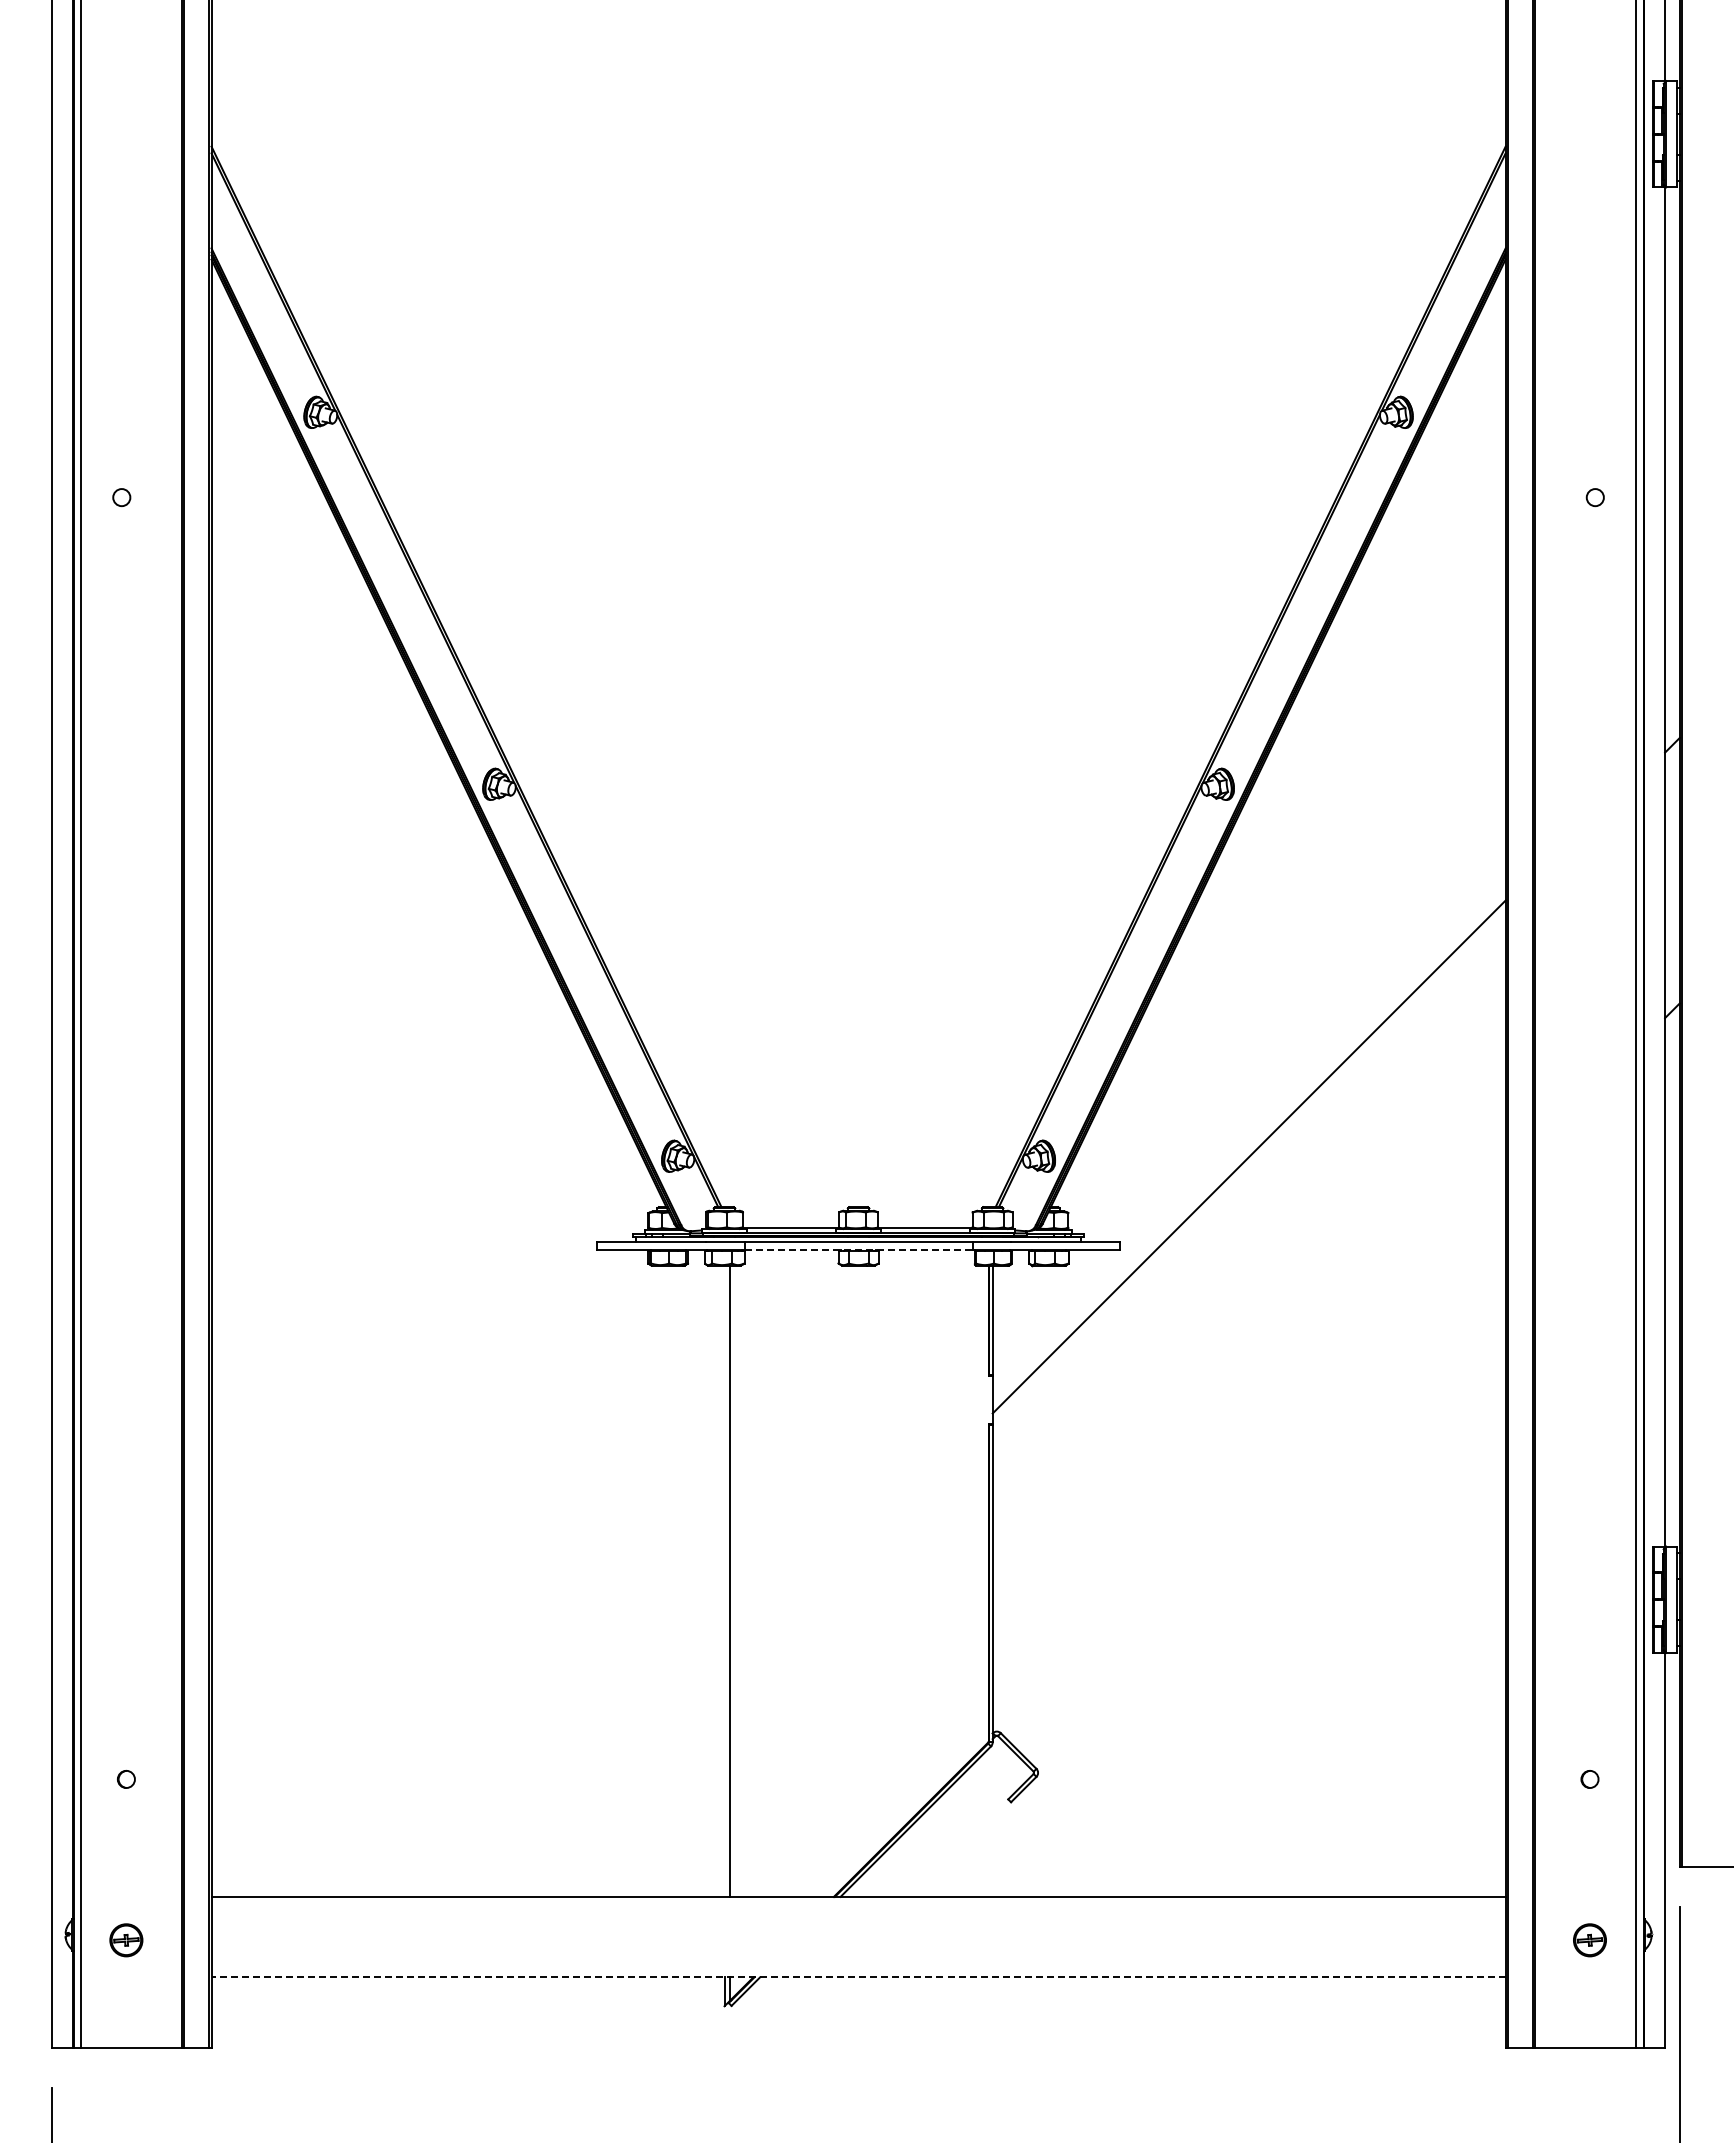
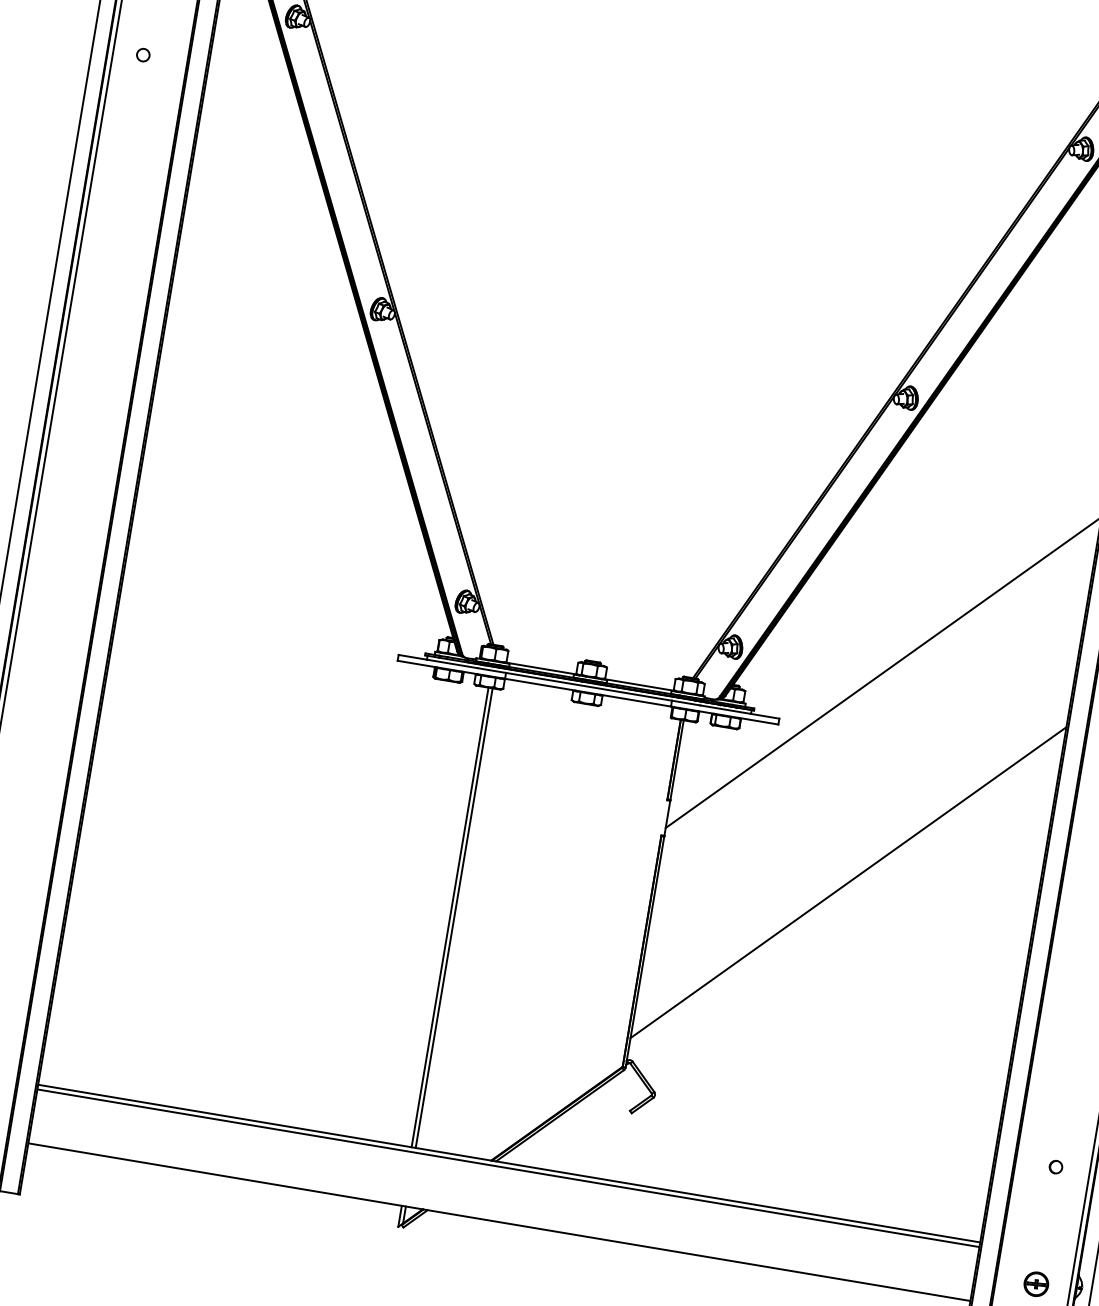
line: (858, 1250) -> (587, 693), dashed -> solid
line: (1248, 1445) -> (848, 882), added
line: (724, 1580) -> (450, 916), added
line: (858, 1903) -> (508, 1168), added
line: (858, 1977) -> (499, 1222), dashed -> solid

